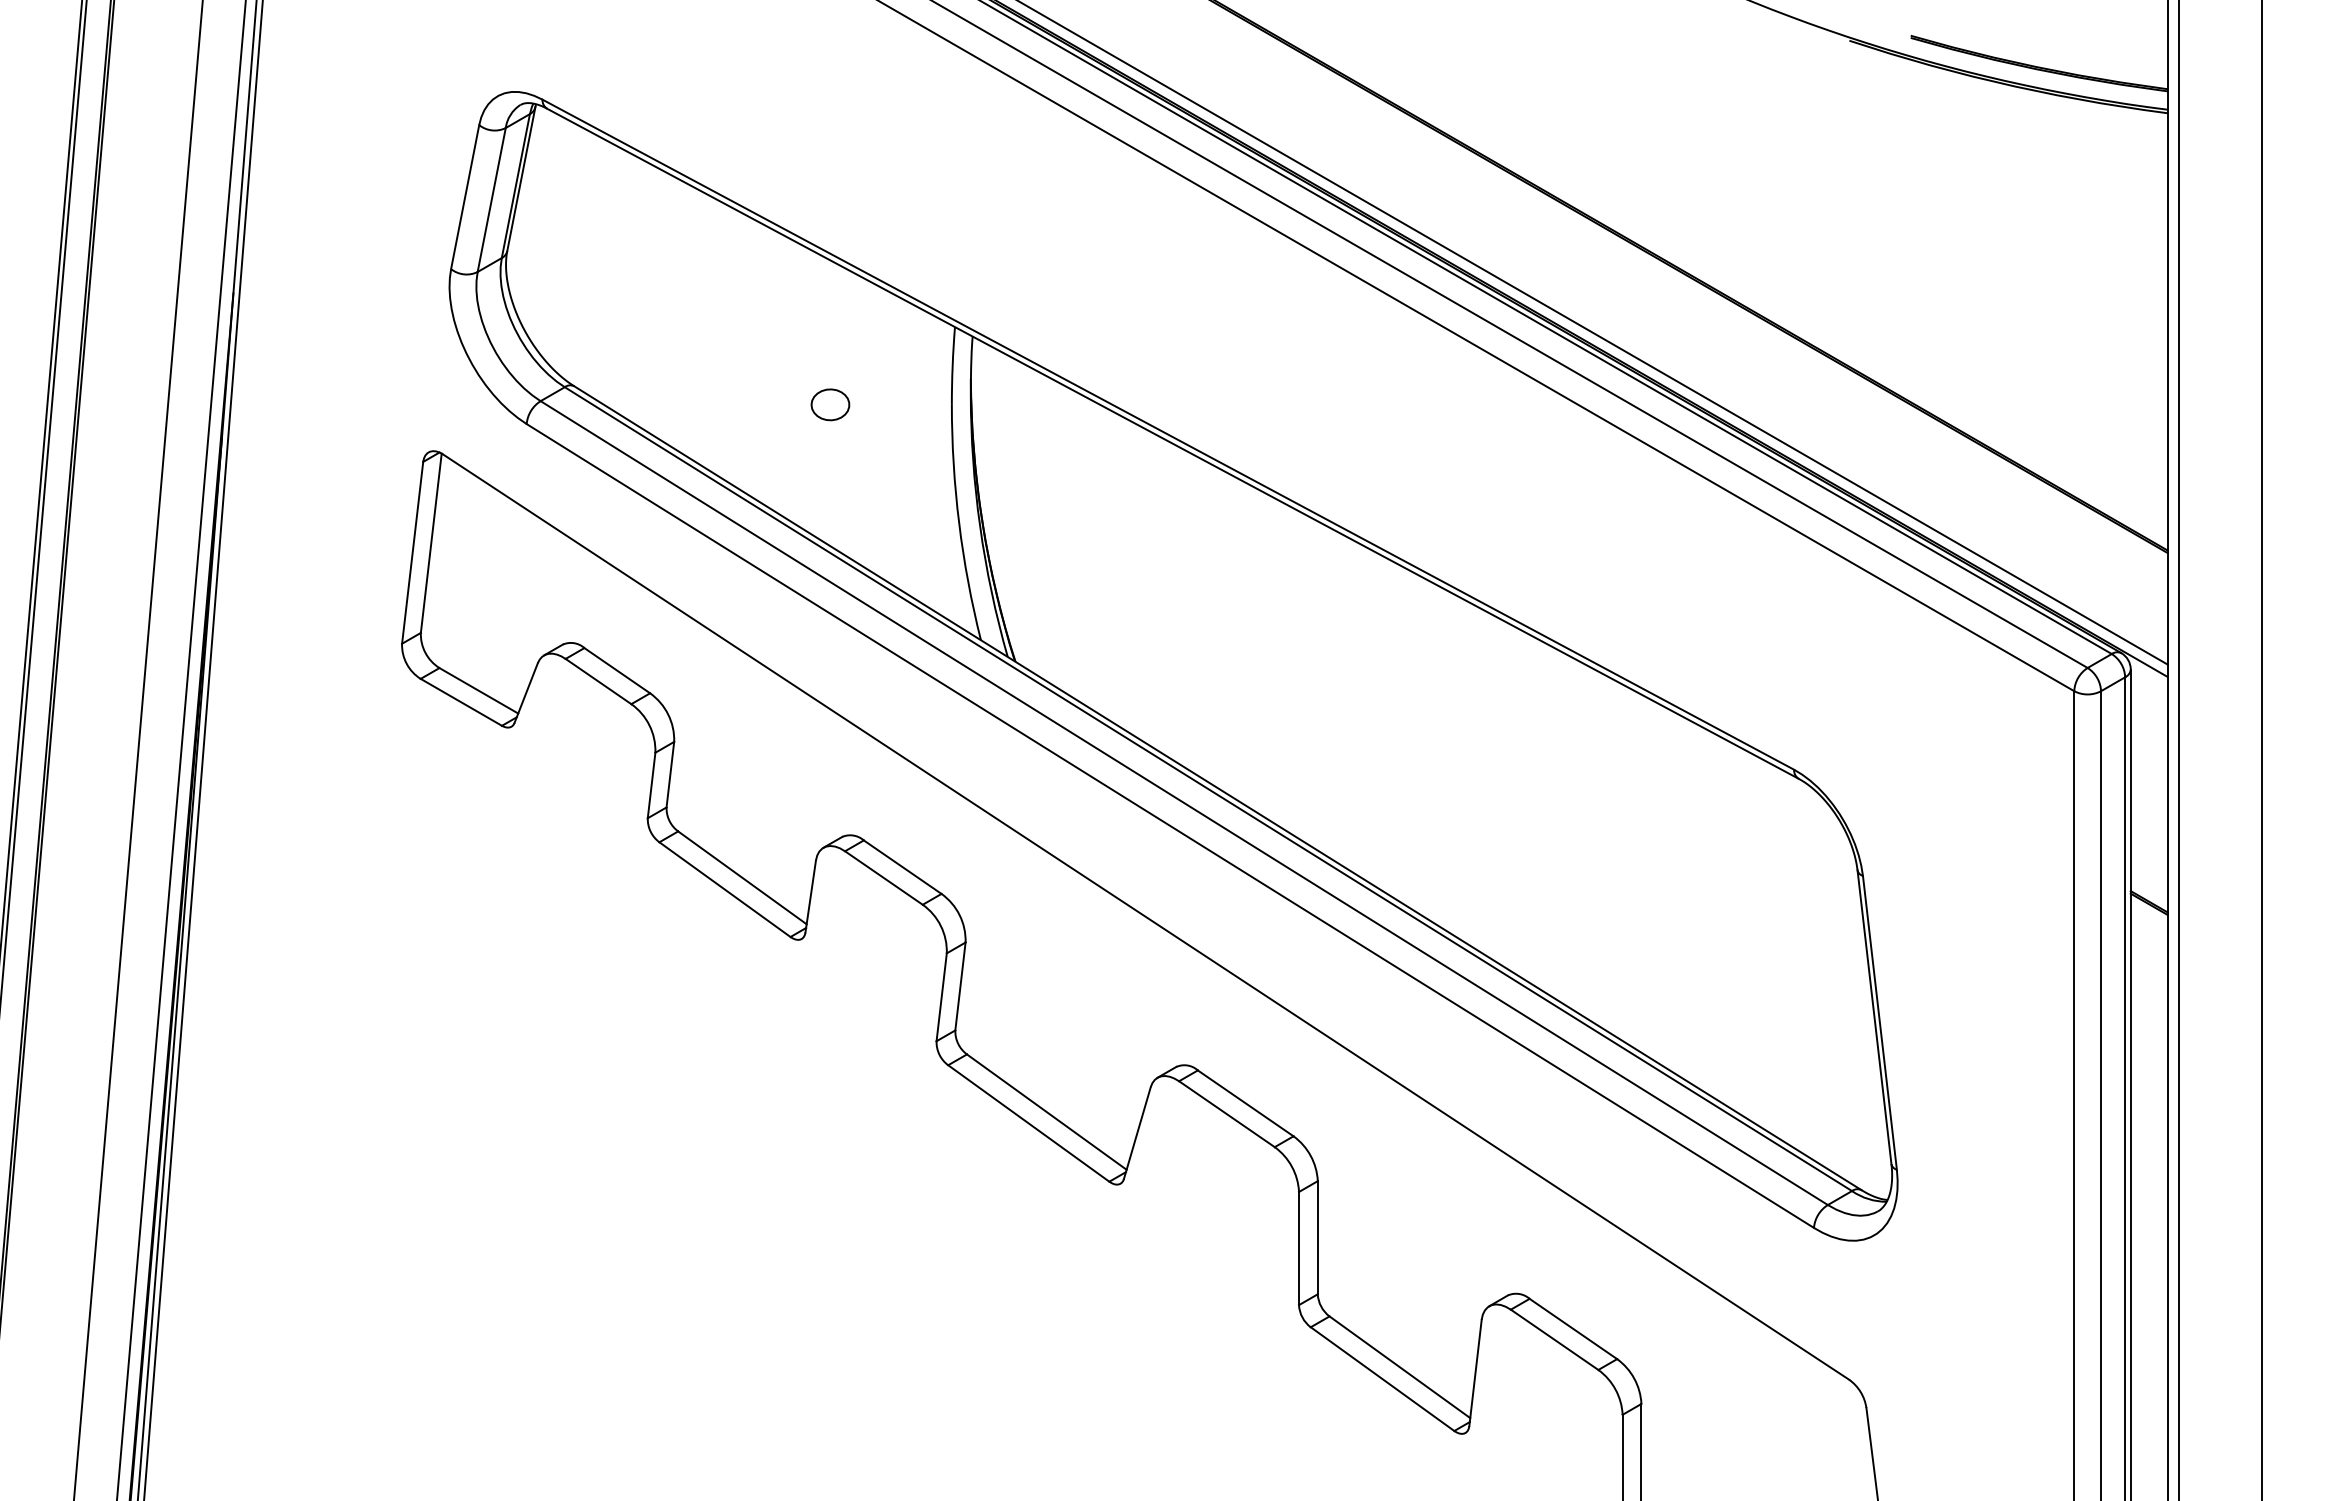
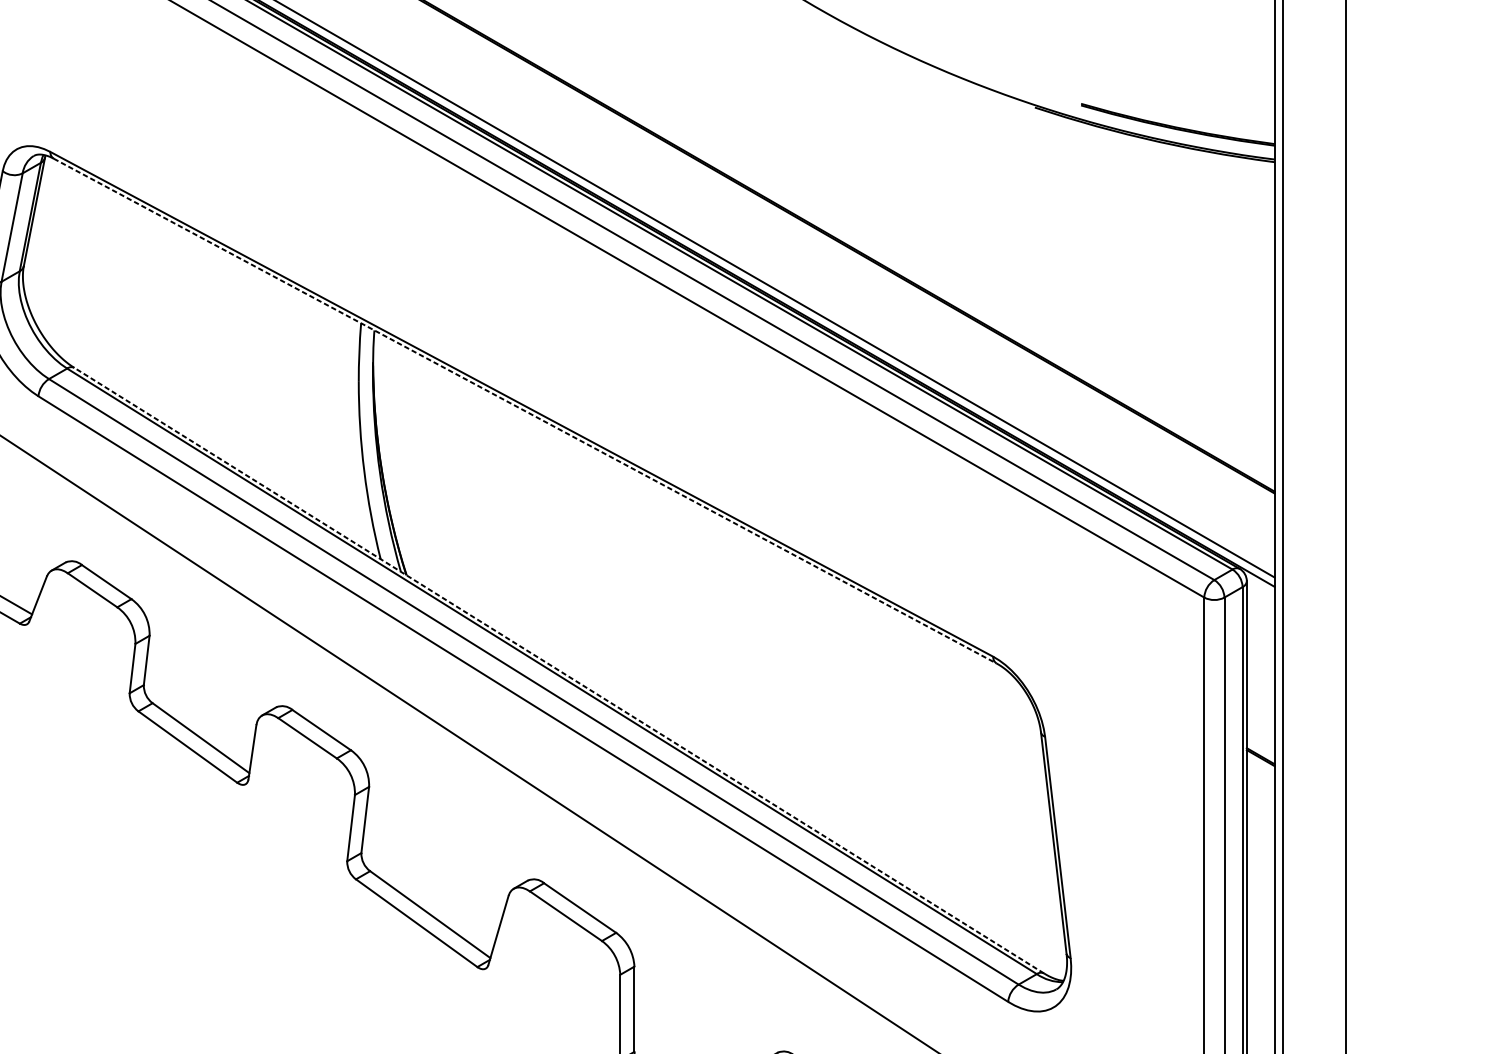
part: (830, 404) -> (267, 381), removed
line: (1172, 443) -> (524, 410), solid -> dashed
line: (1217, 788) -> (558, 670), solid -> dashed

